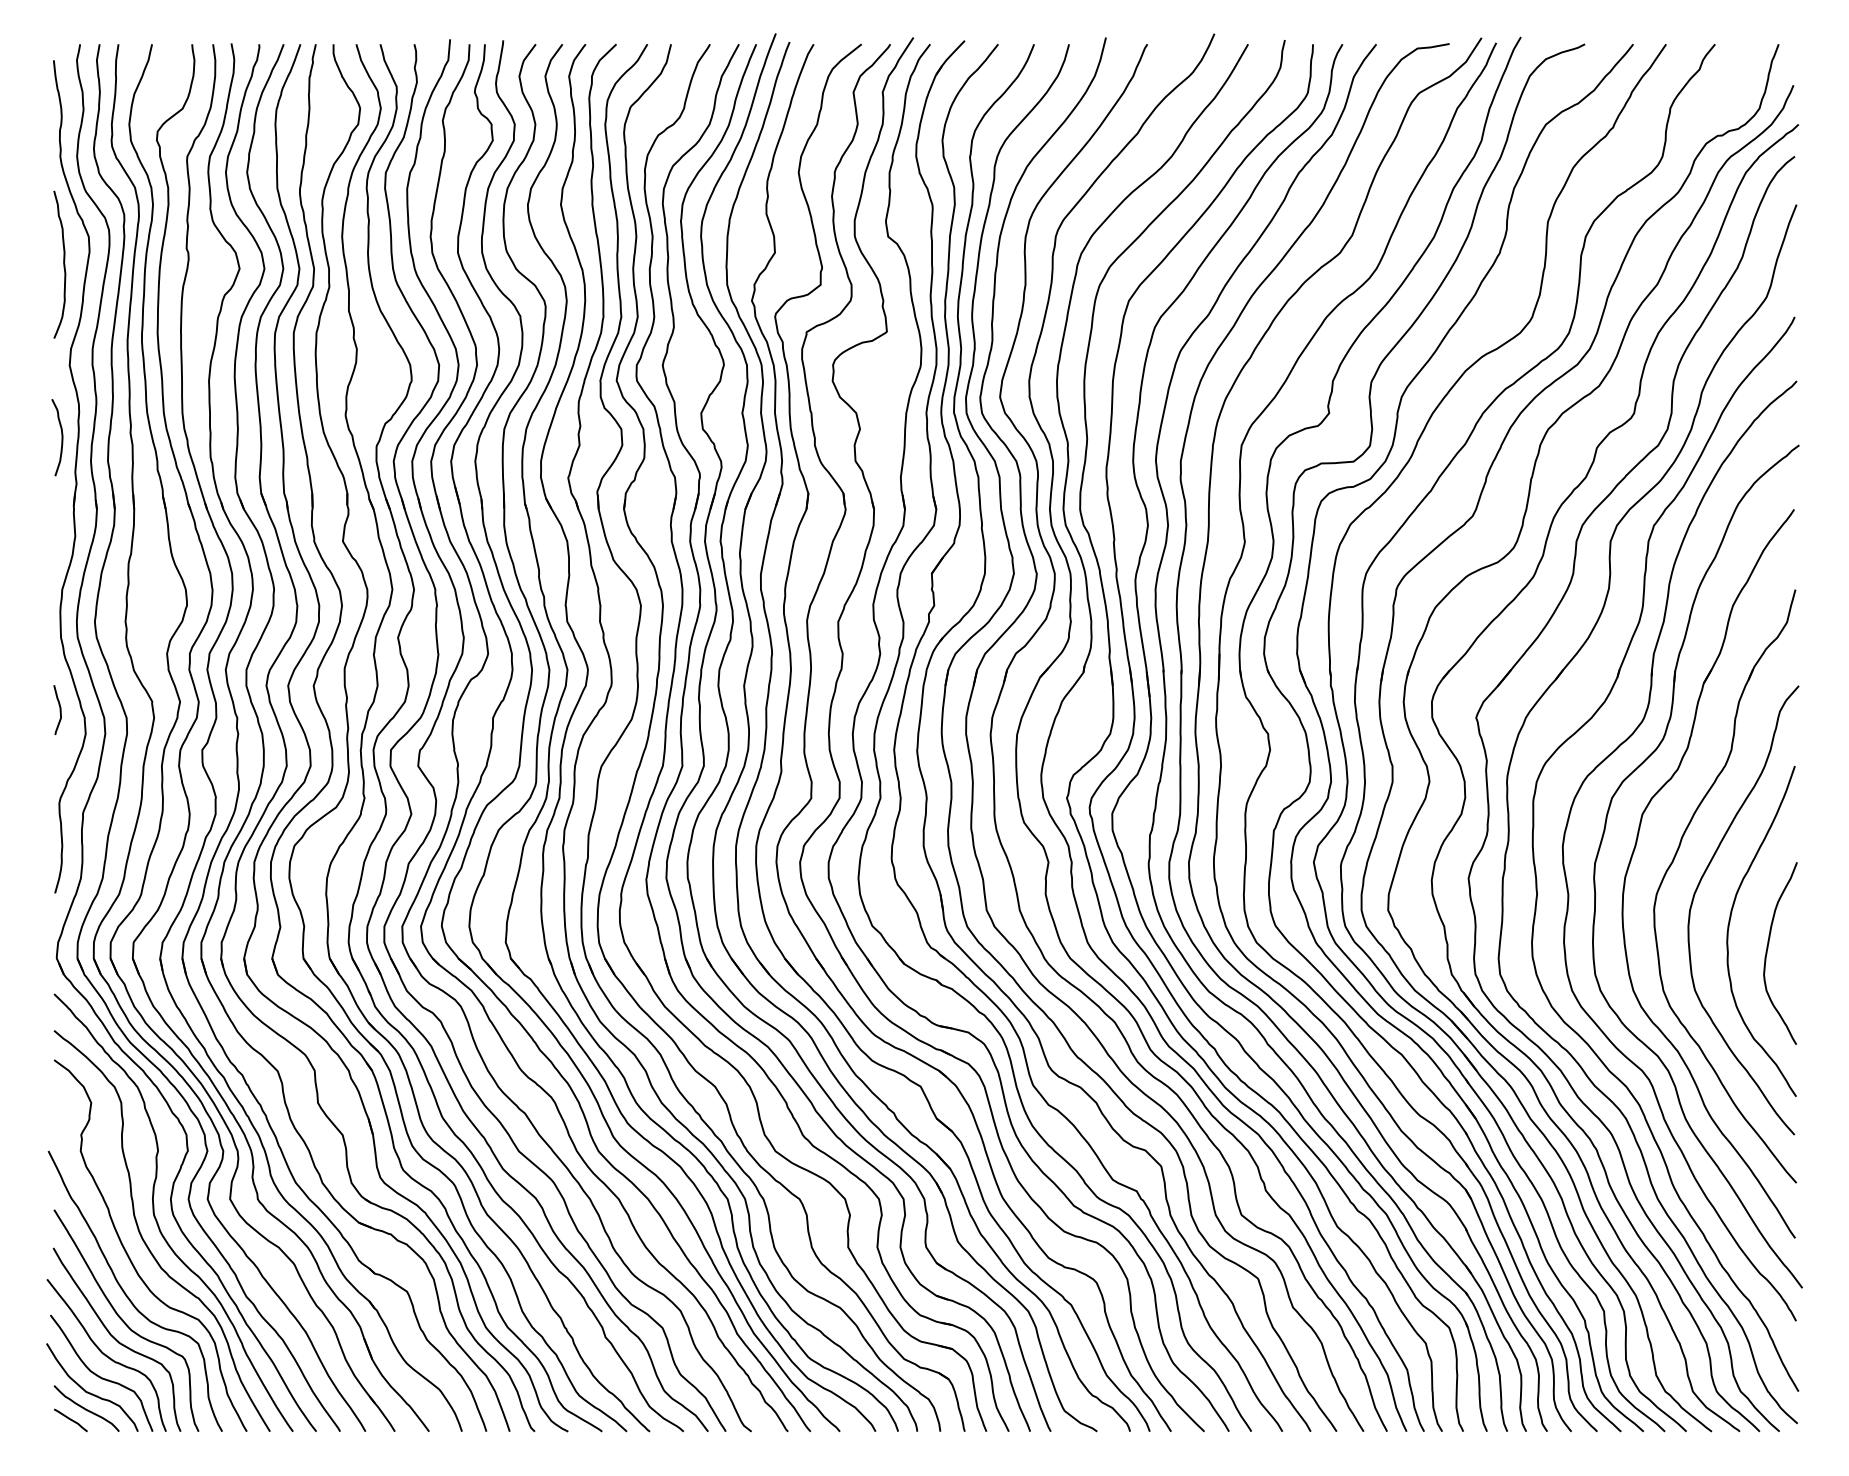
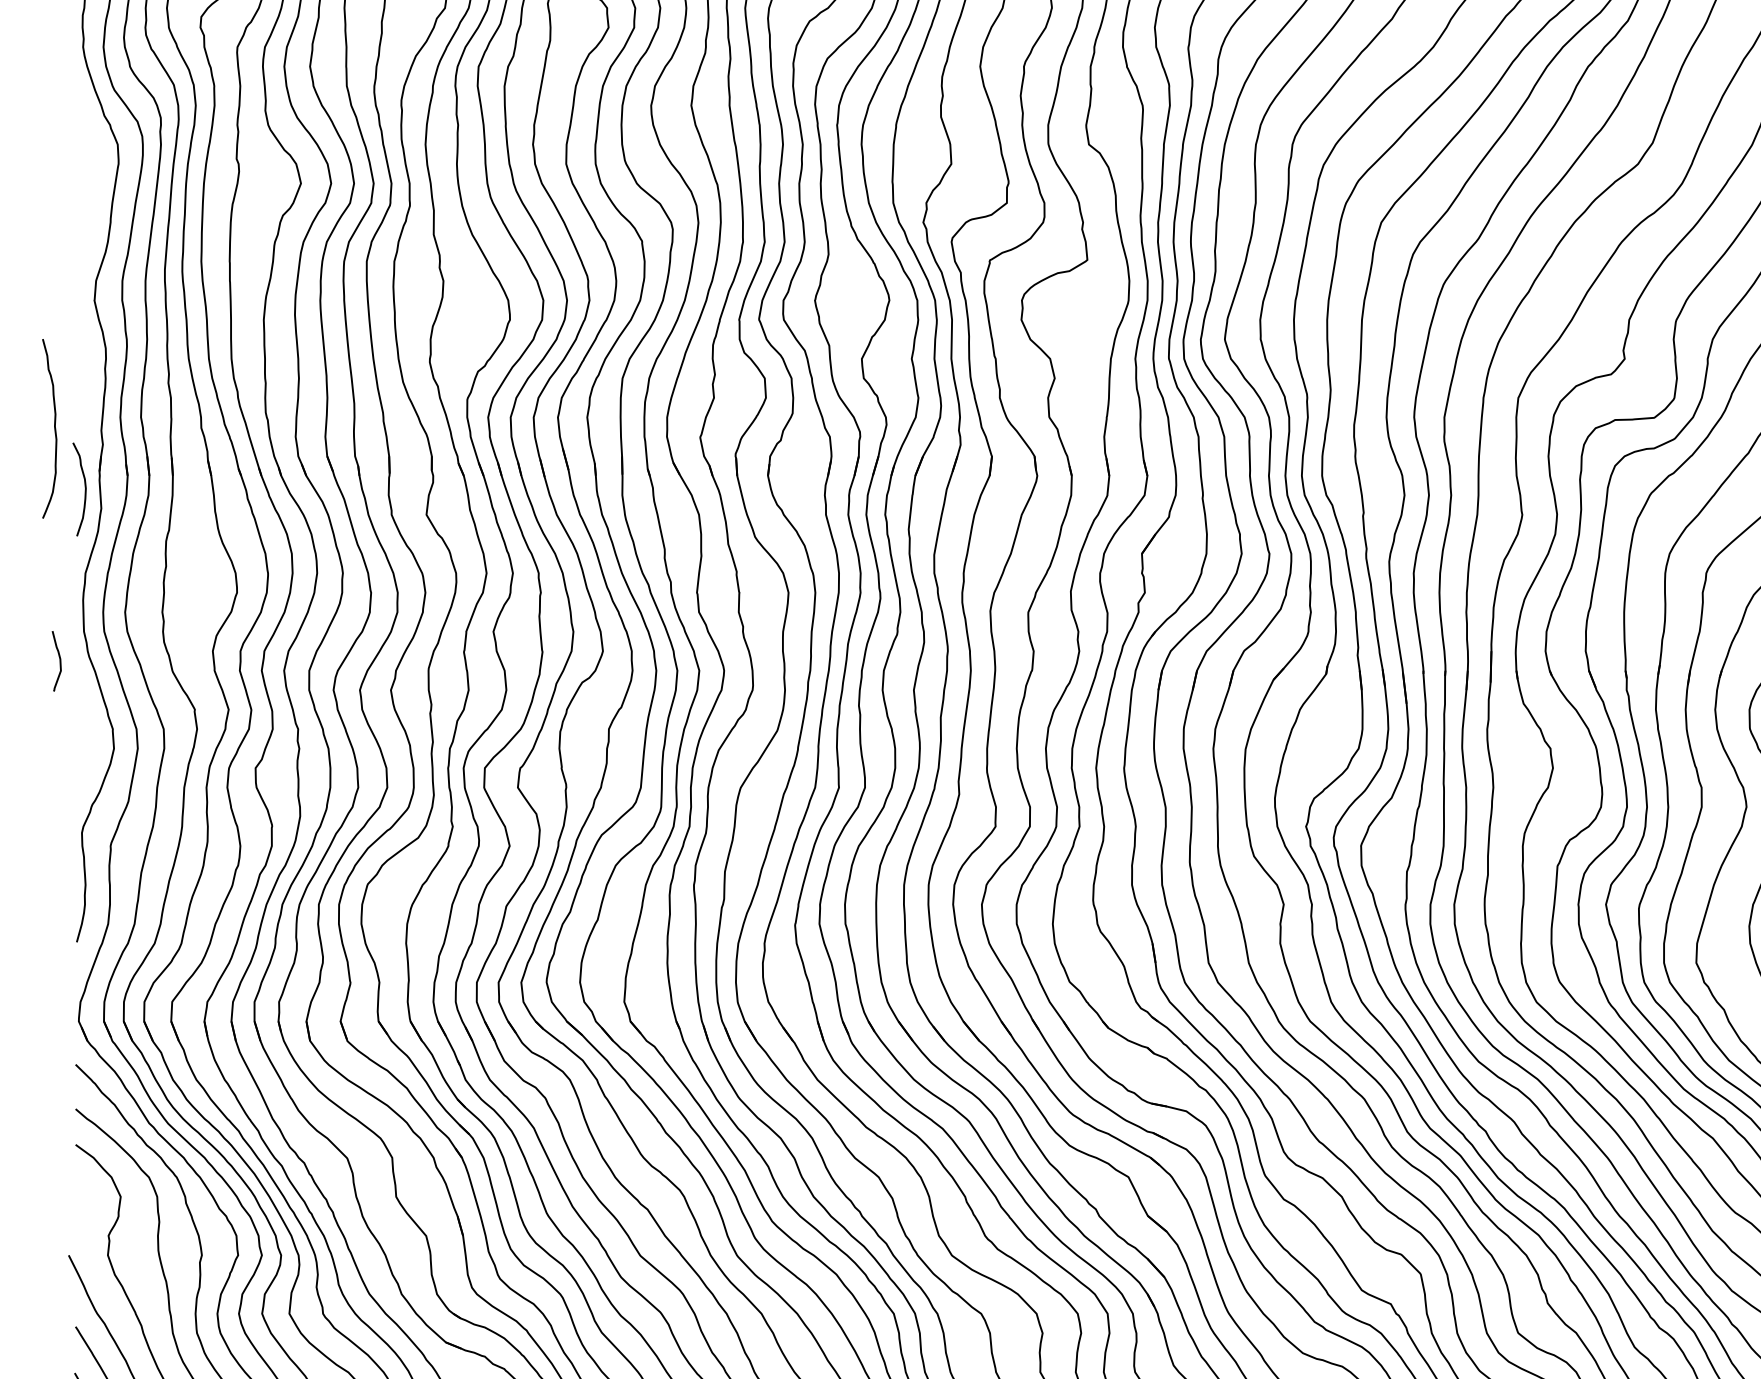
curve: (63, 264) -> (54, 428), moved
curve: (61, 437) -> (84, 489), moved
curve: (59, 710) -> (59, 661), moved

